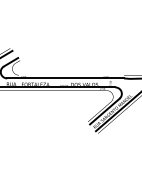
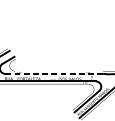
line: (66, 78) -> (54, 73), solid -> dashed

